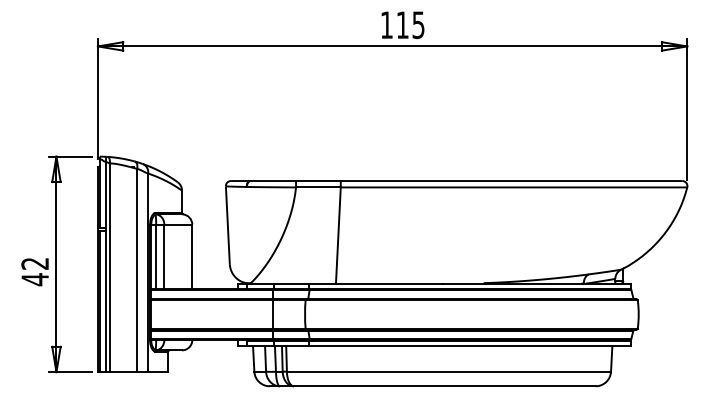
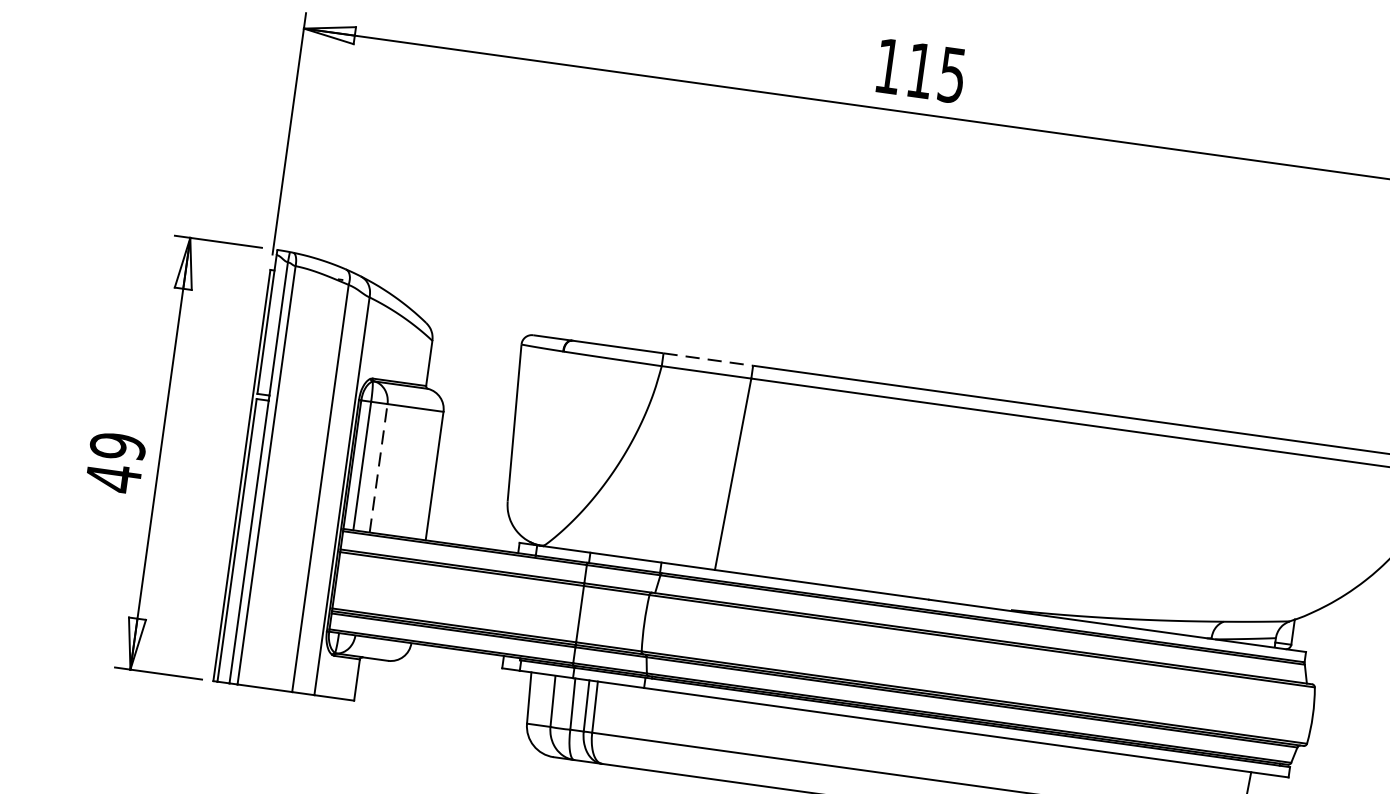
line: (318, 181) -> (708, 360), solid -> dashed
line: (164, 256) -> (378, 467), solid -> dashed
text: (35, 263) -> (118, 446), 42 -> 49

